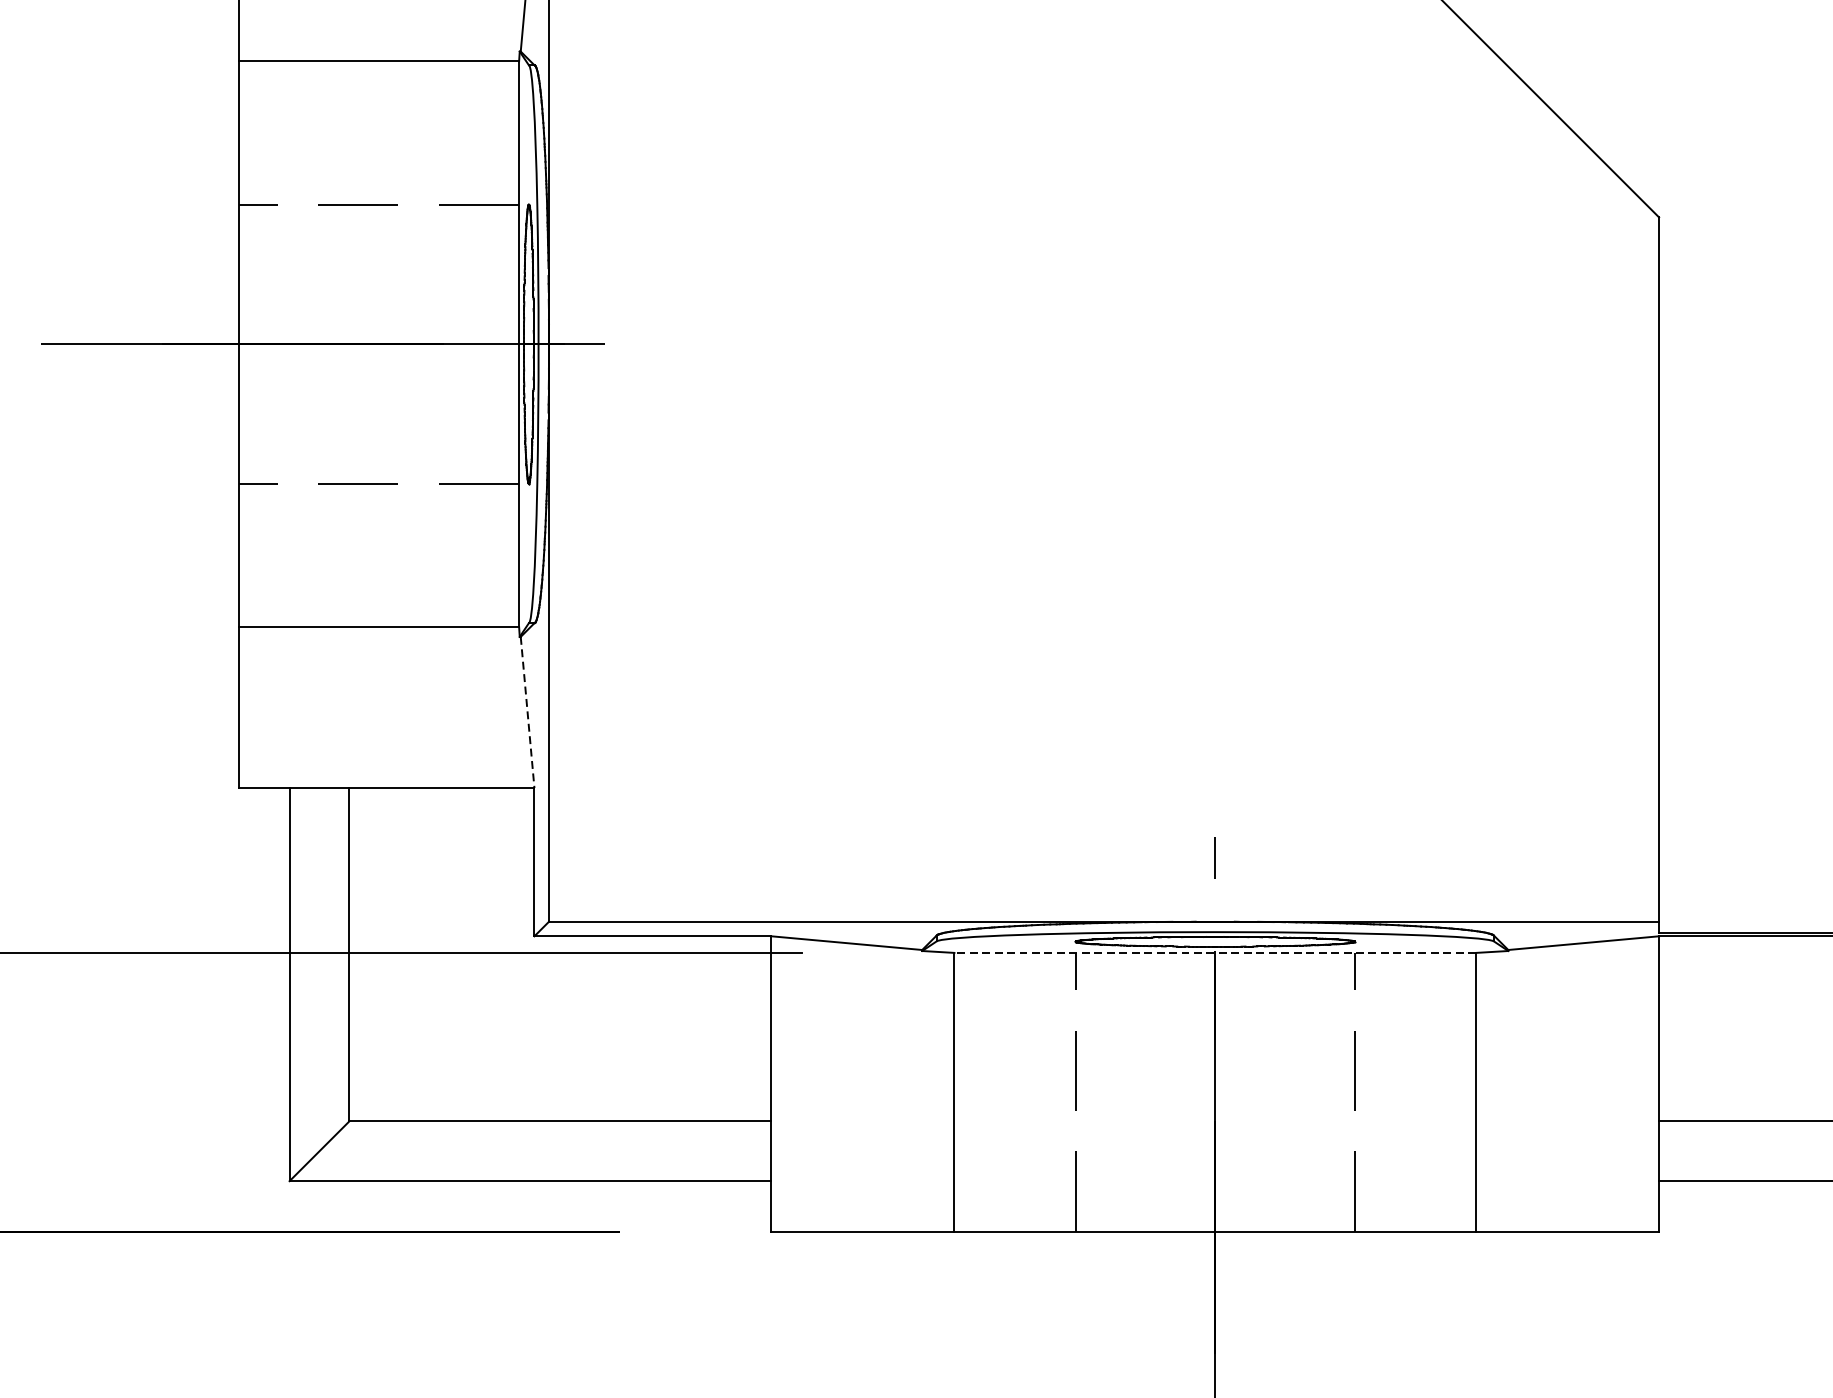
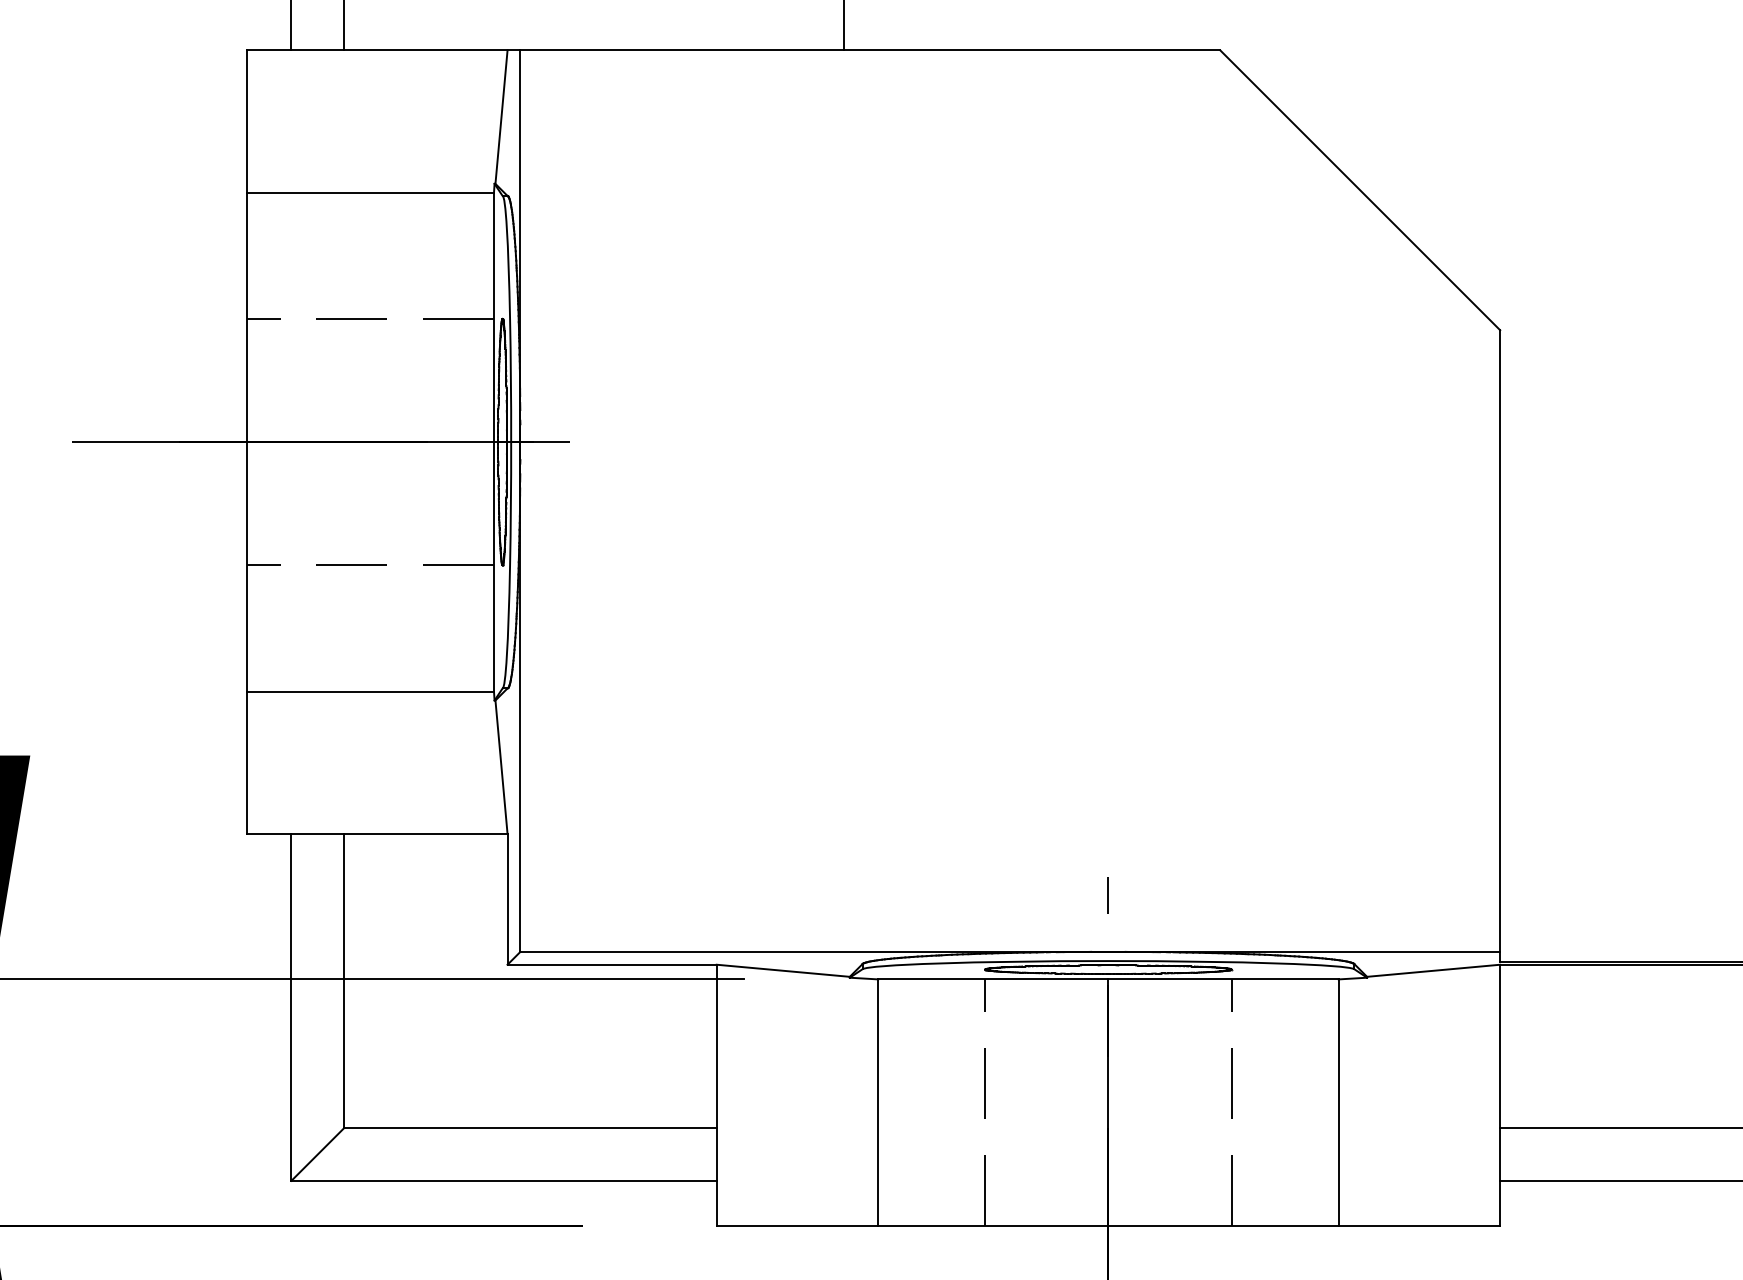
line: (527, 712) -> (501, 767), dashed -> solid
line: (1214, 953) -> (1107, 979), dashed -> solid

